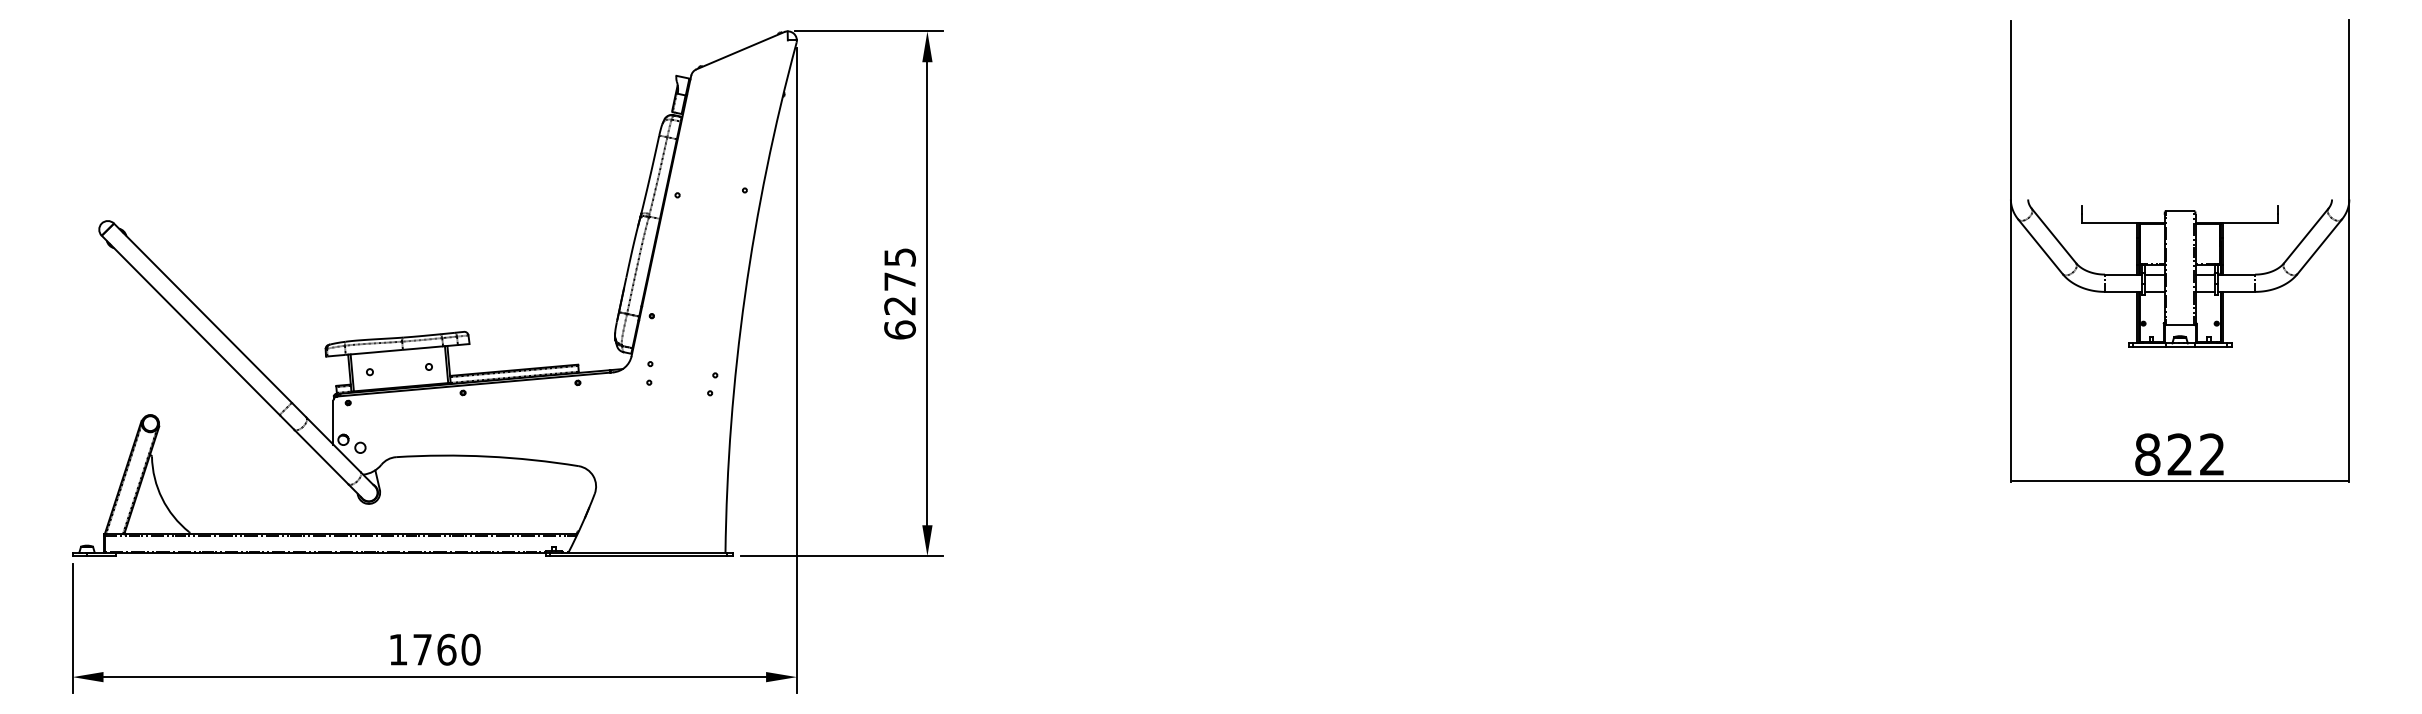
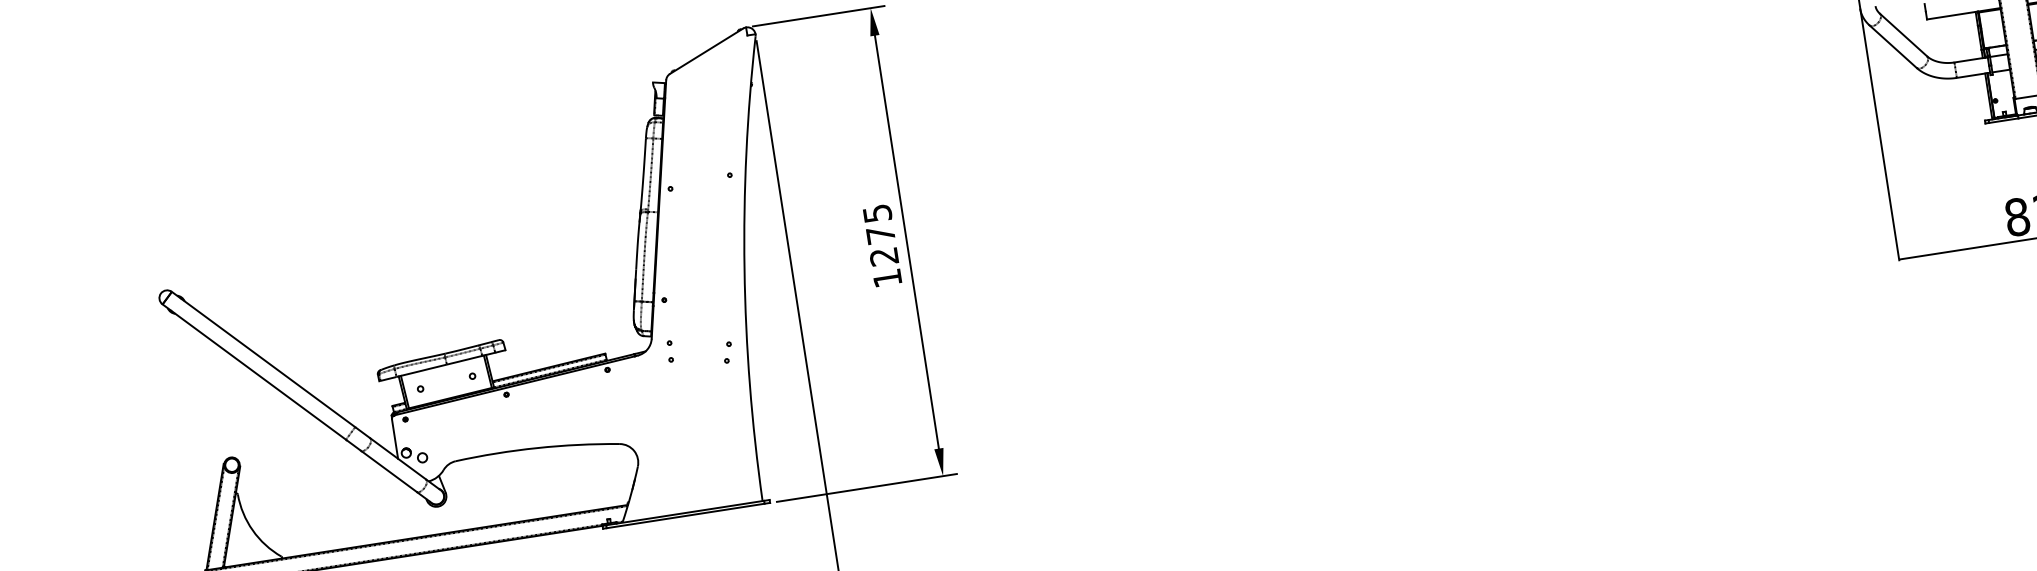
text: (899, 329) -> (886, 277), 6275 -> 1275

